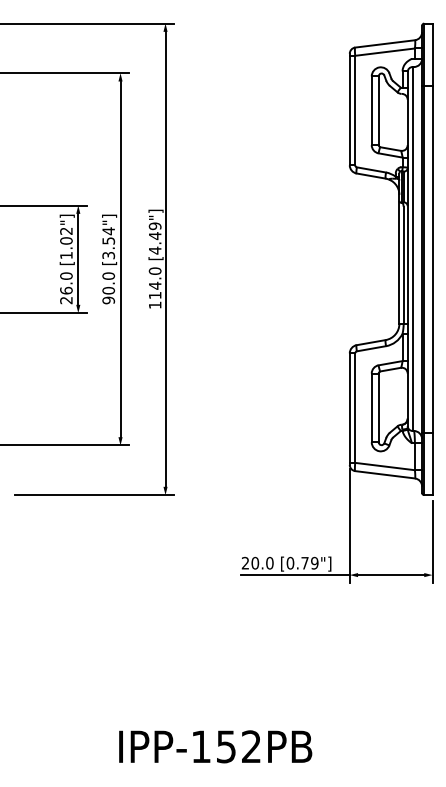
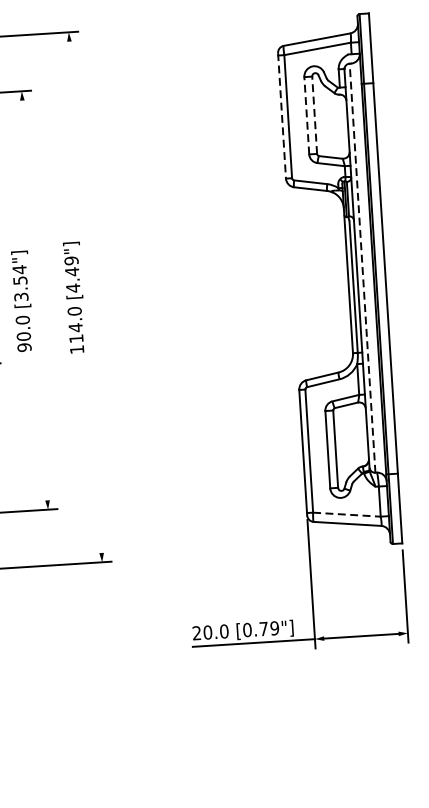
line: (349, 109) -> (281, 115), solid -> dashed
line: (371, 110) -> (306, 115), solid -> dashed
line: (378, 110) -> (314, 114), solid -> dashed
line: (412, 249) -> (362, 268), solid -> dashed
line: (165, 258) -> (85, 296), removed
line: (120, 259) -> (34, 300), removed
line: (385, 466) -> (347, 514), solid -> dashed

